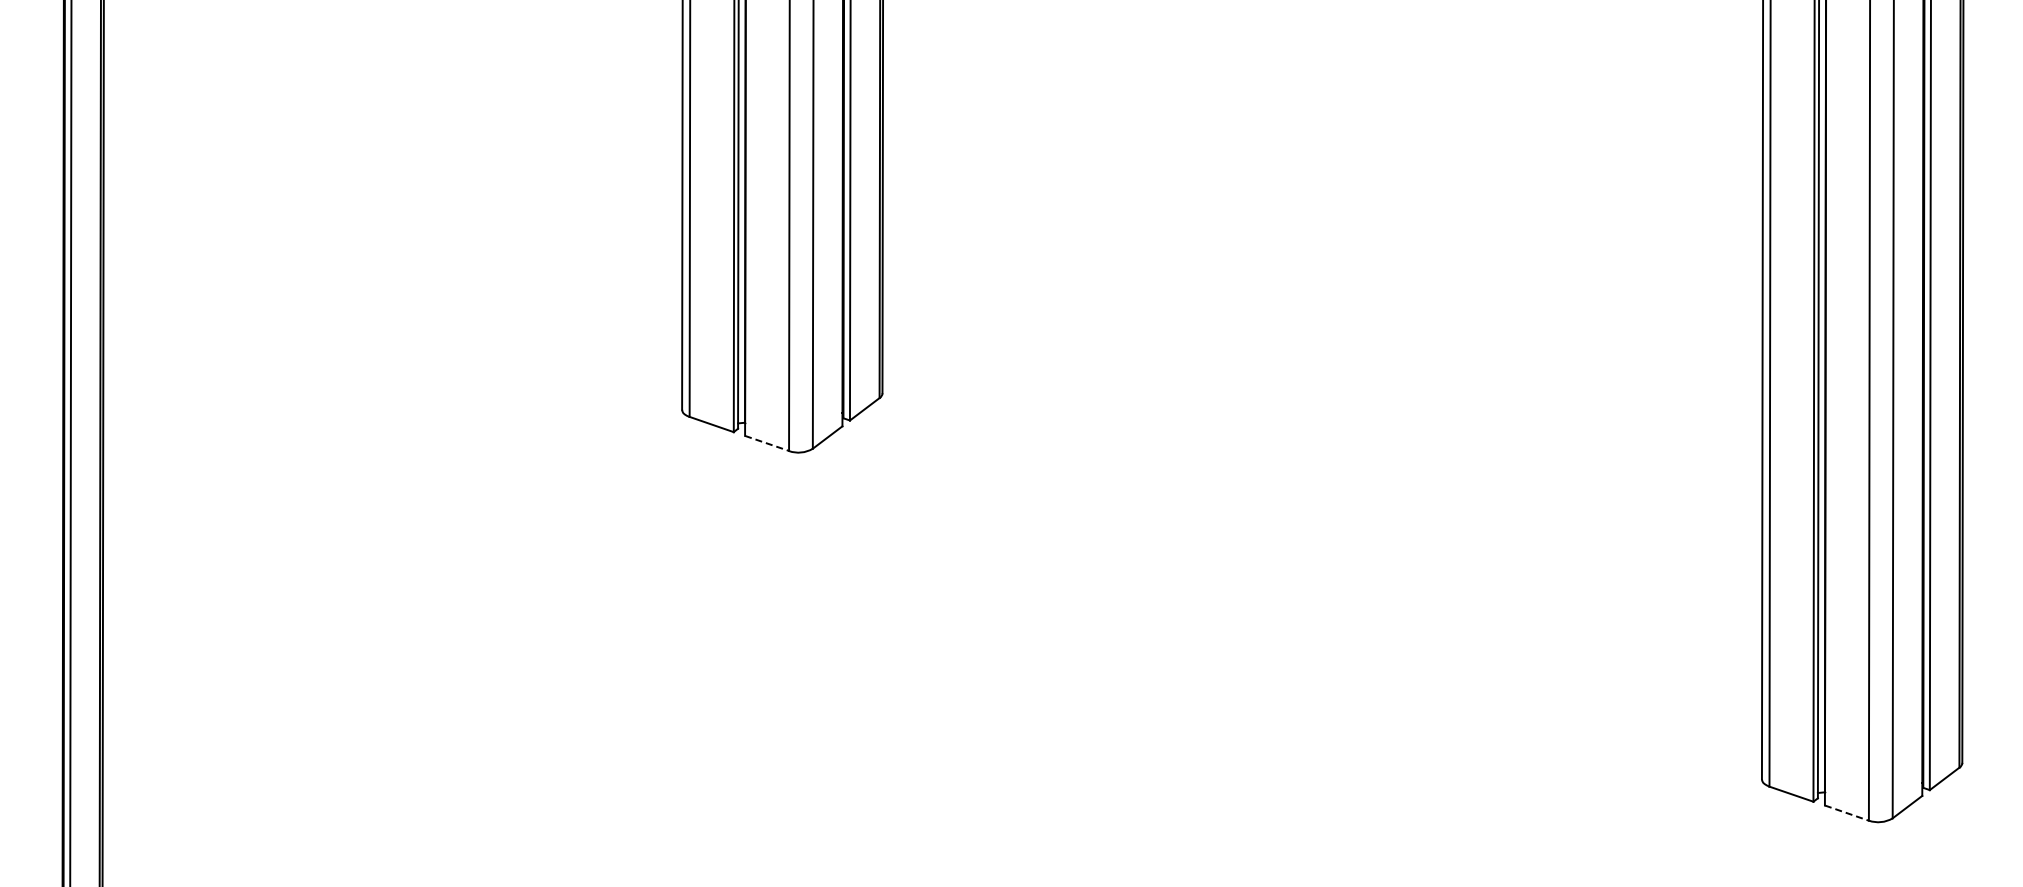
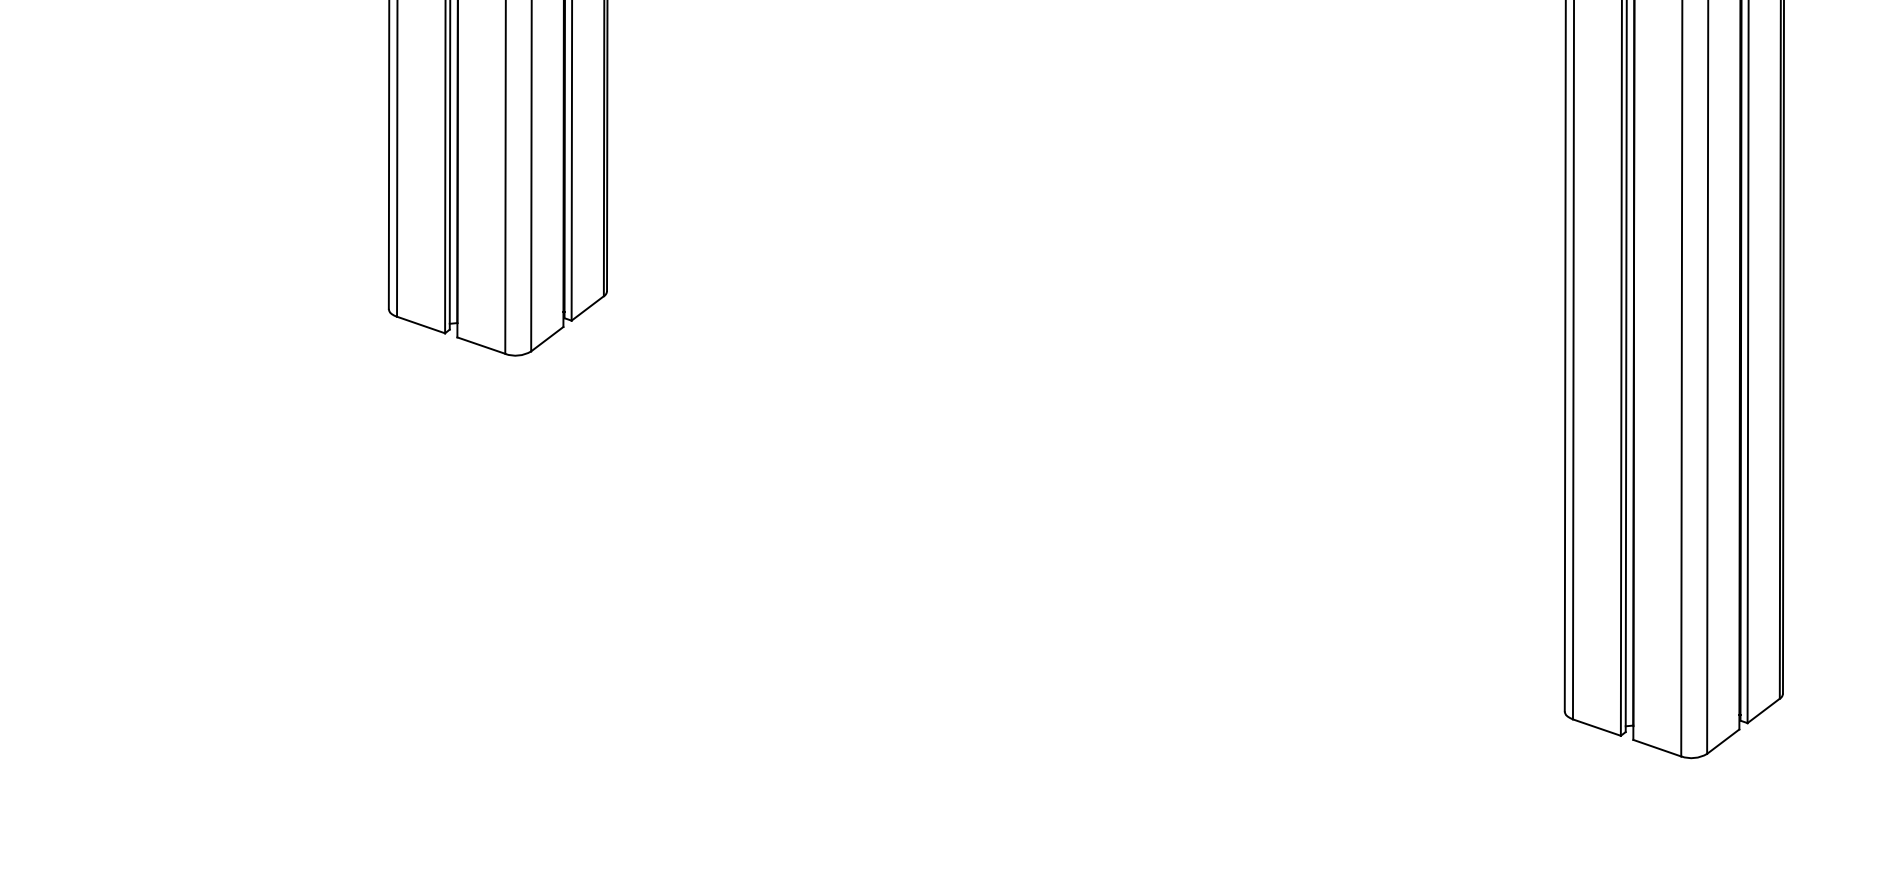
line: (767, 443) -> (481, 345), dashed -> solid
line: (1847, 813) -> (1657, 748), dashed -> solid

